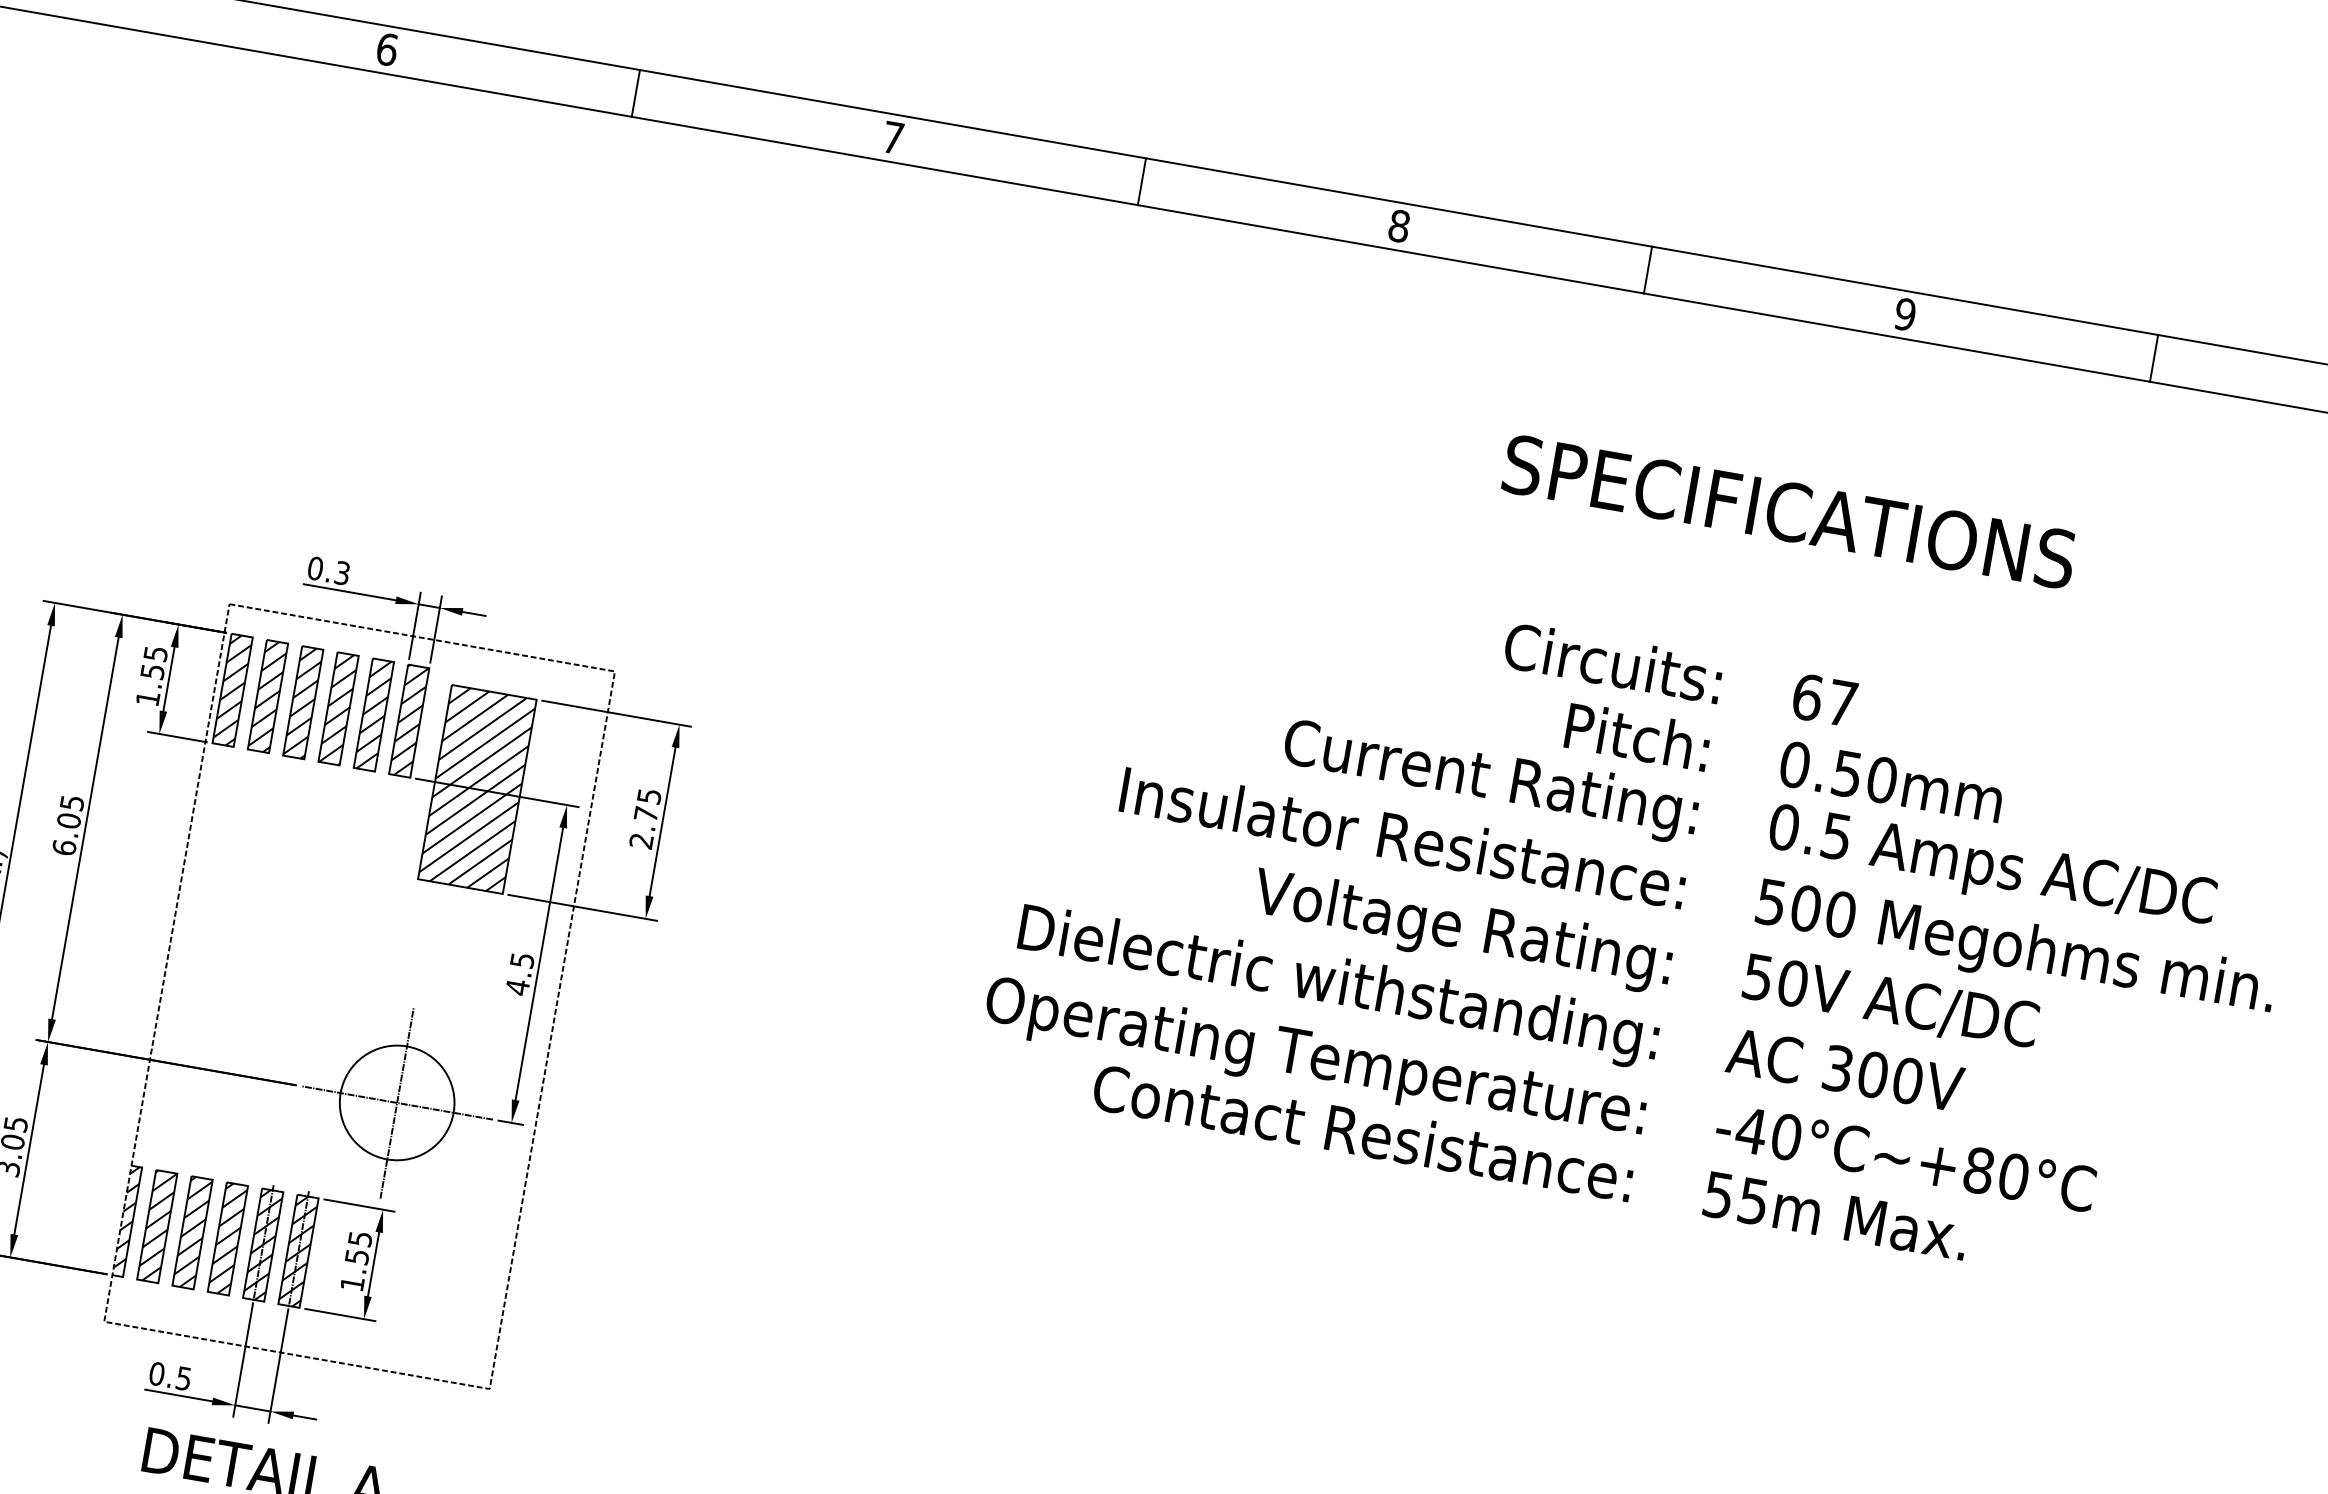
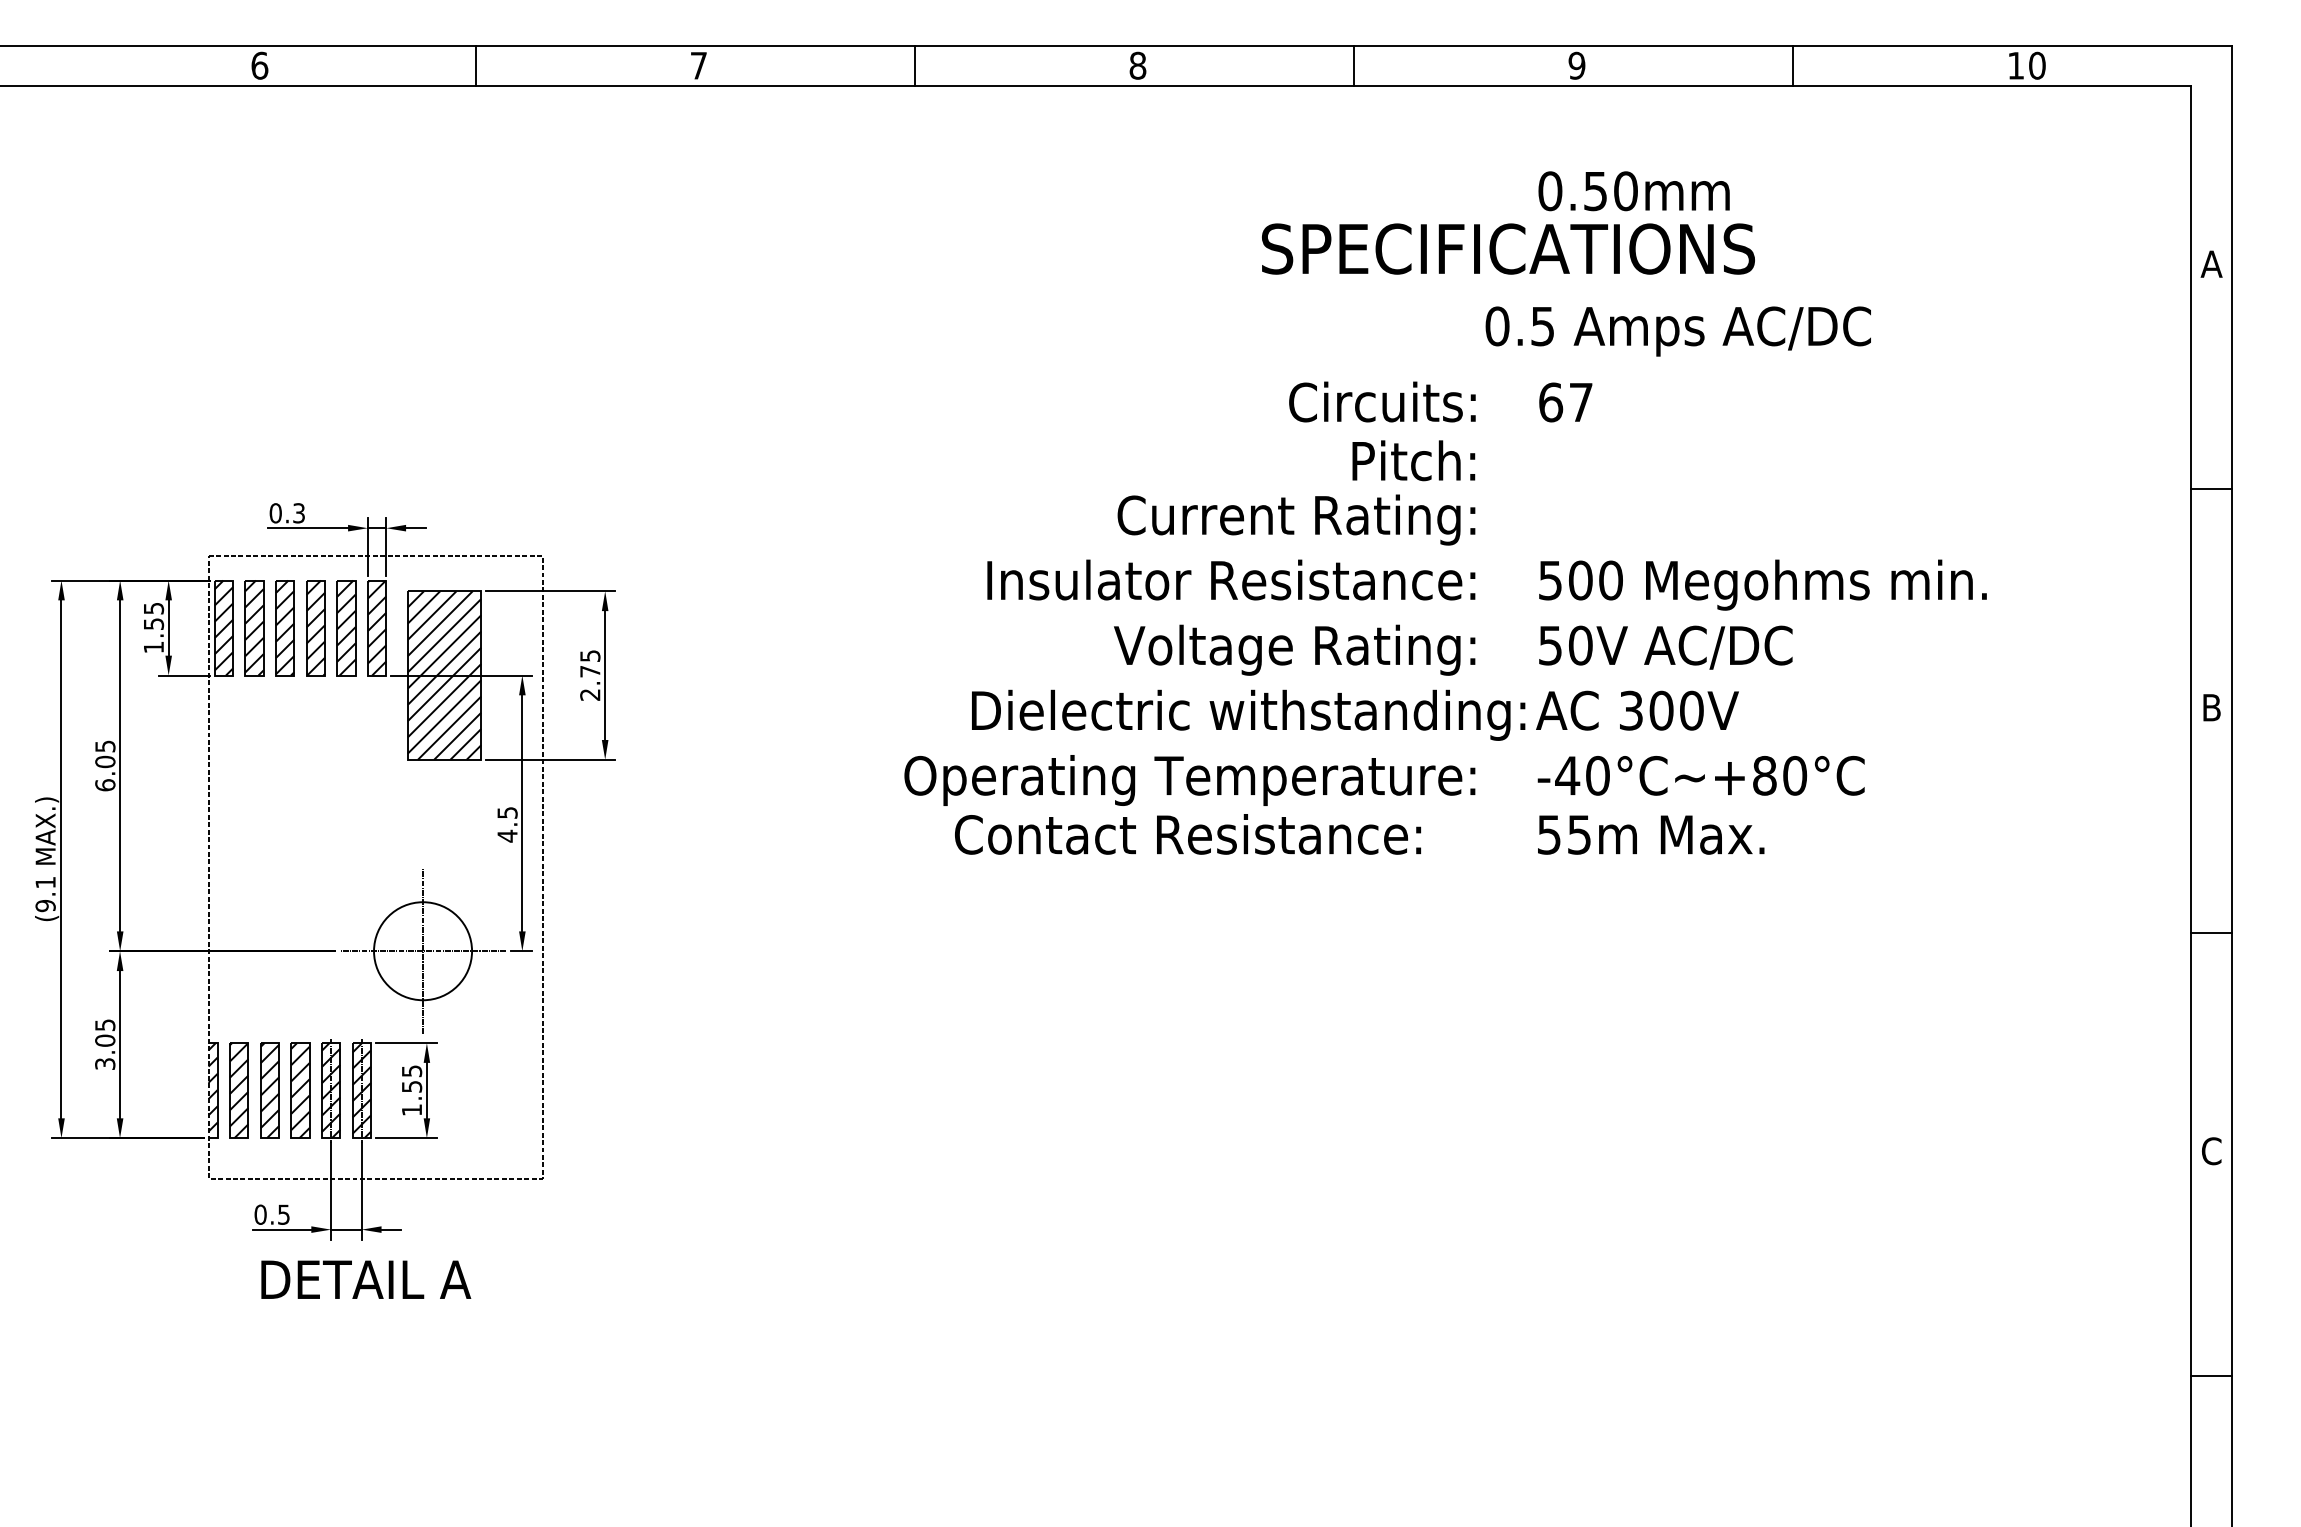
text: (1890, 781) -> (1633, 191), moved
text: (1990, 869) -> (1677, 331), moved
text: (1338, 986) -> (1248, 714), moved
text: (1362, 1132) -> (1187, 834), moved

